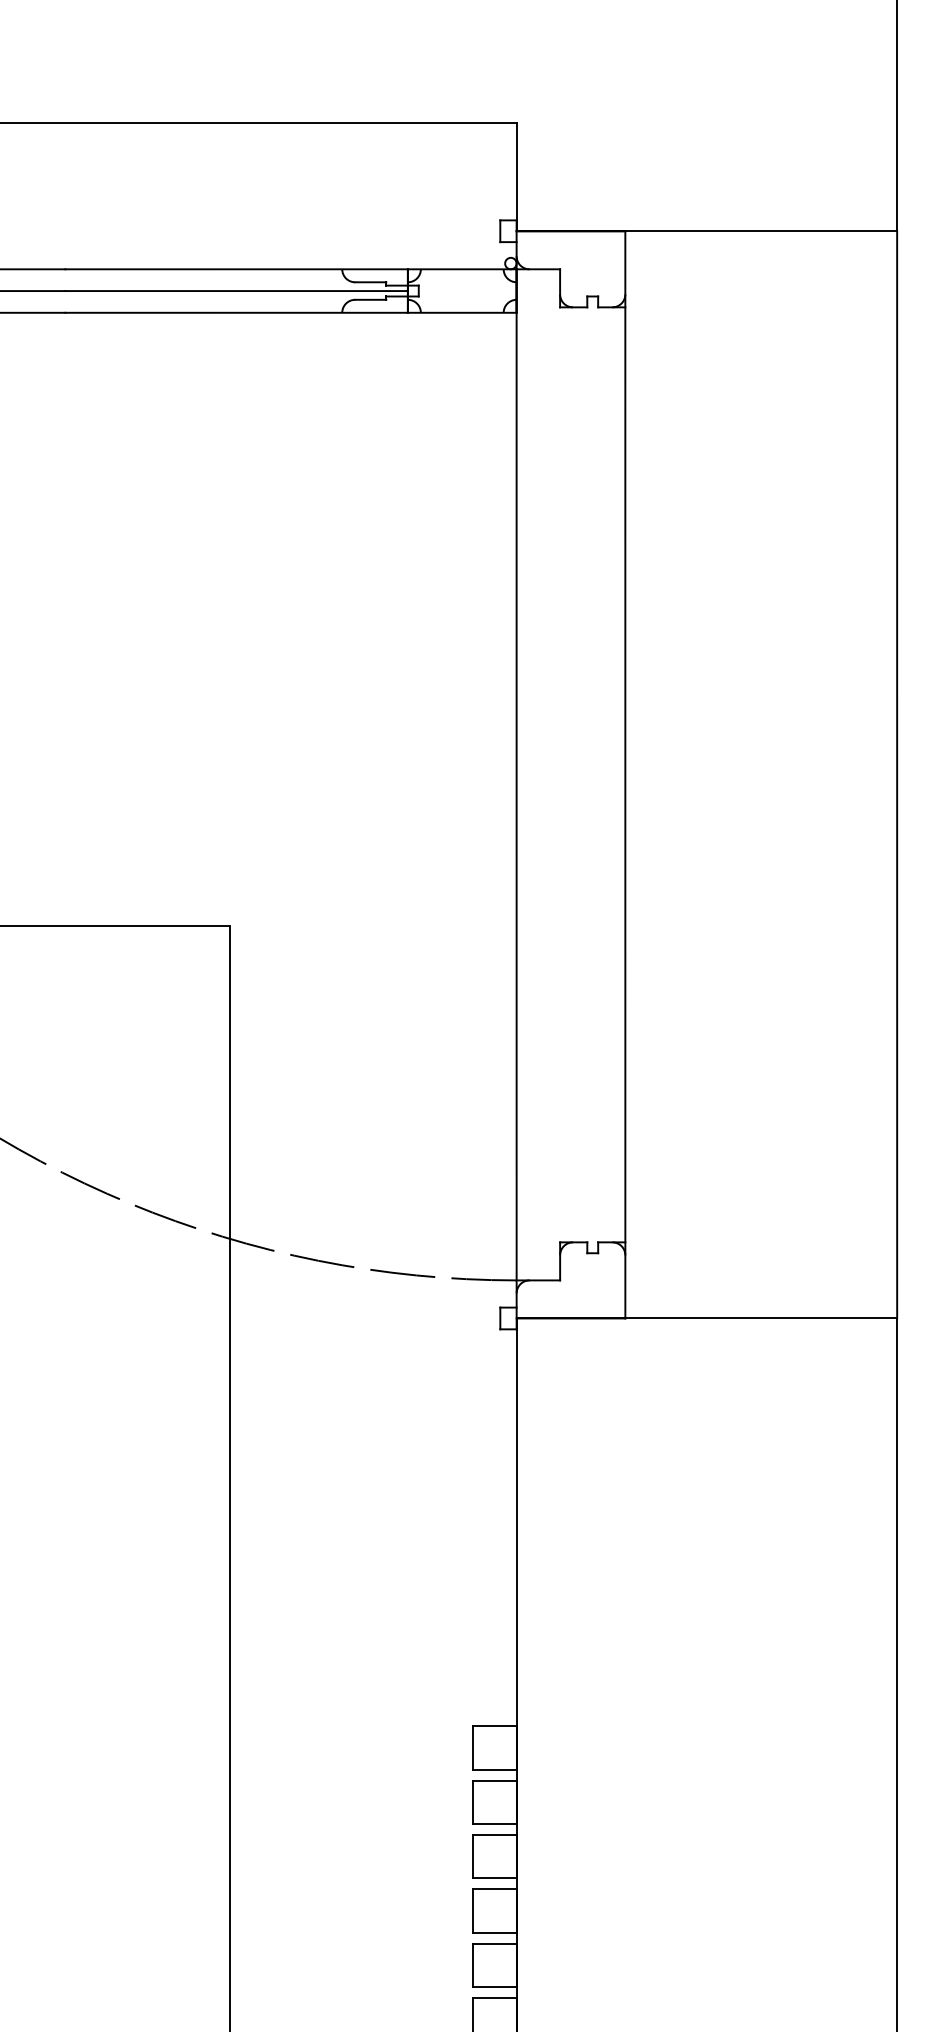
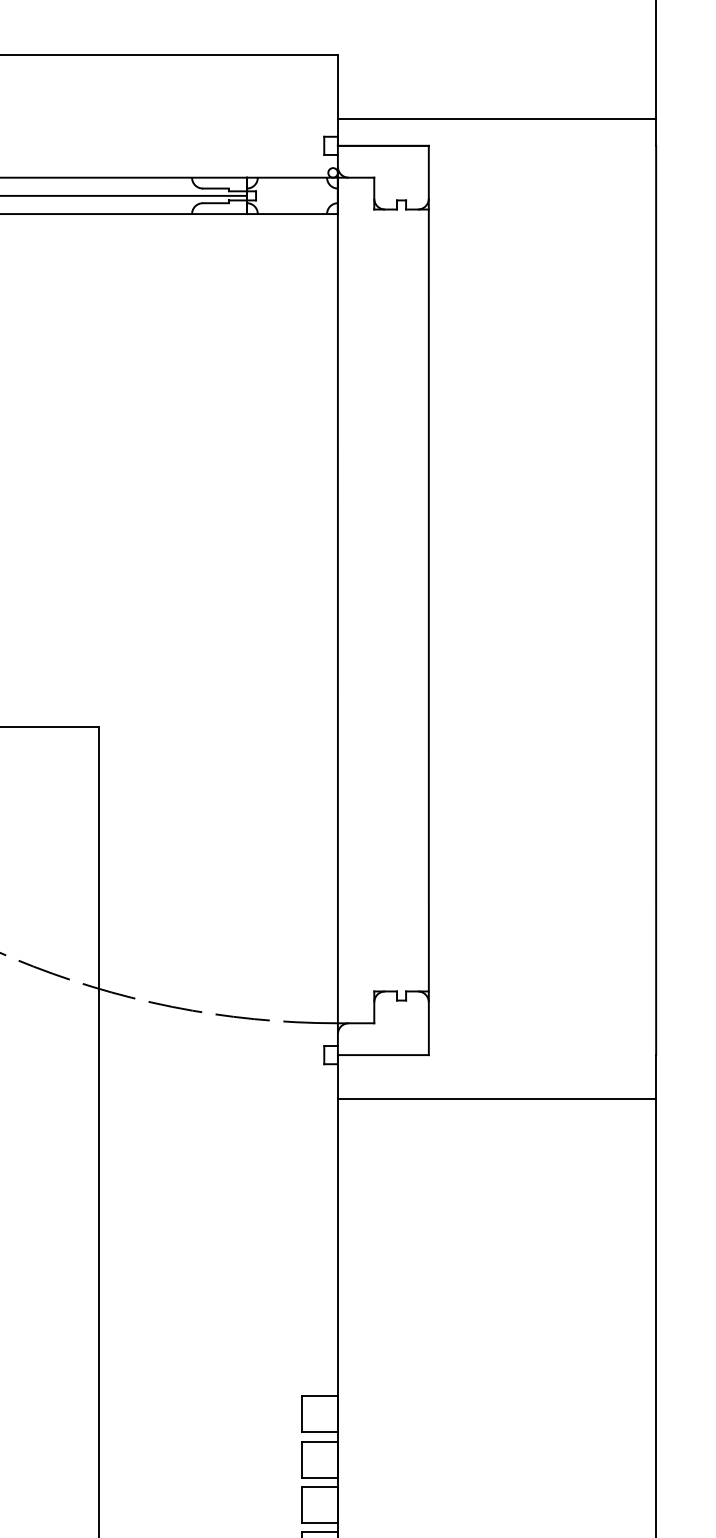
line: (706, 231) -> (496, 119), moved
line: (706, 1318) -> (496, 1098), moved

